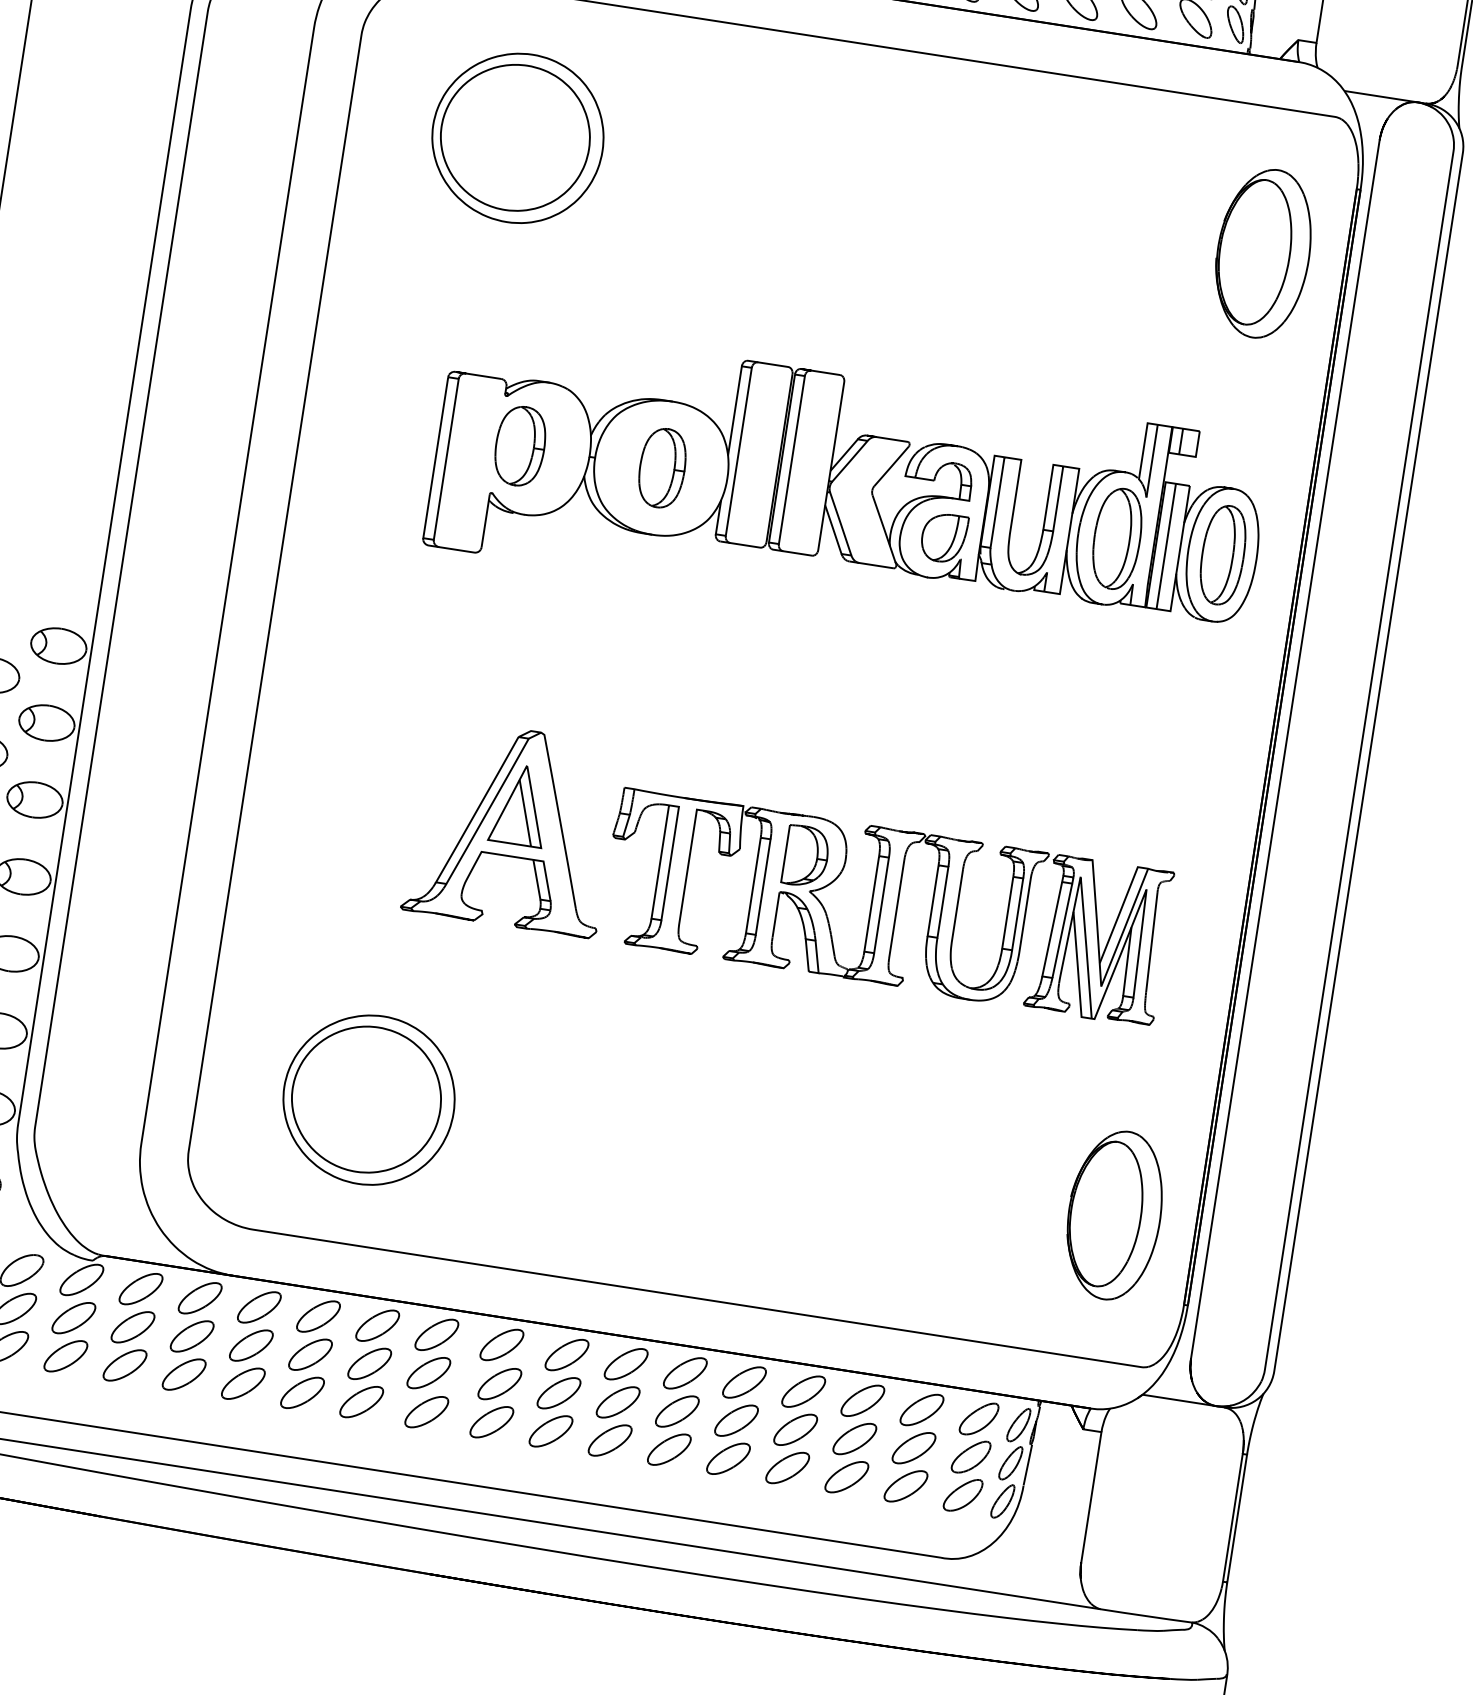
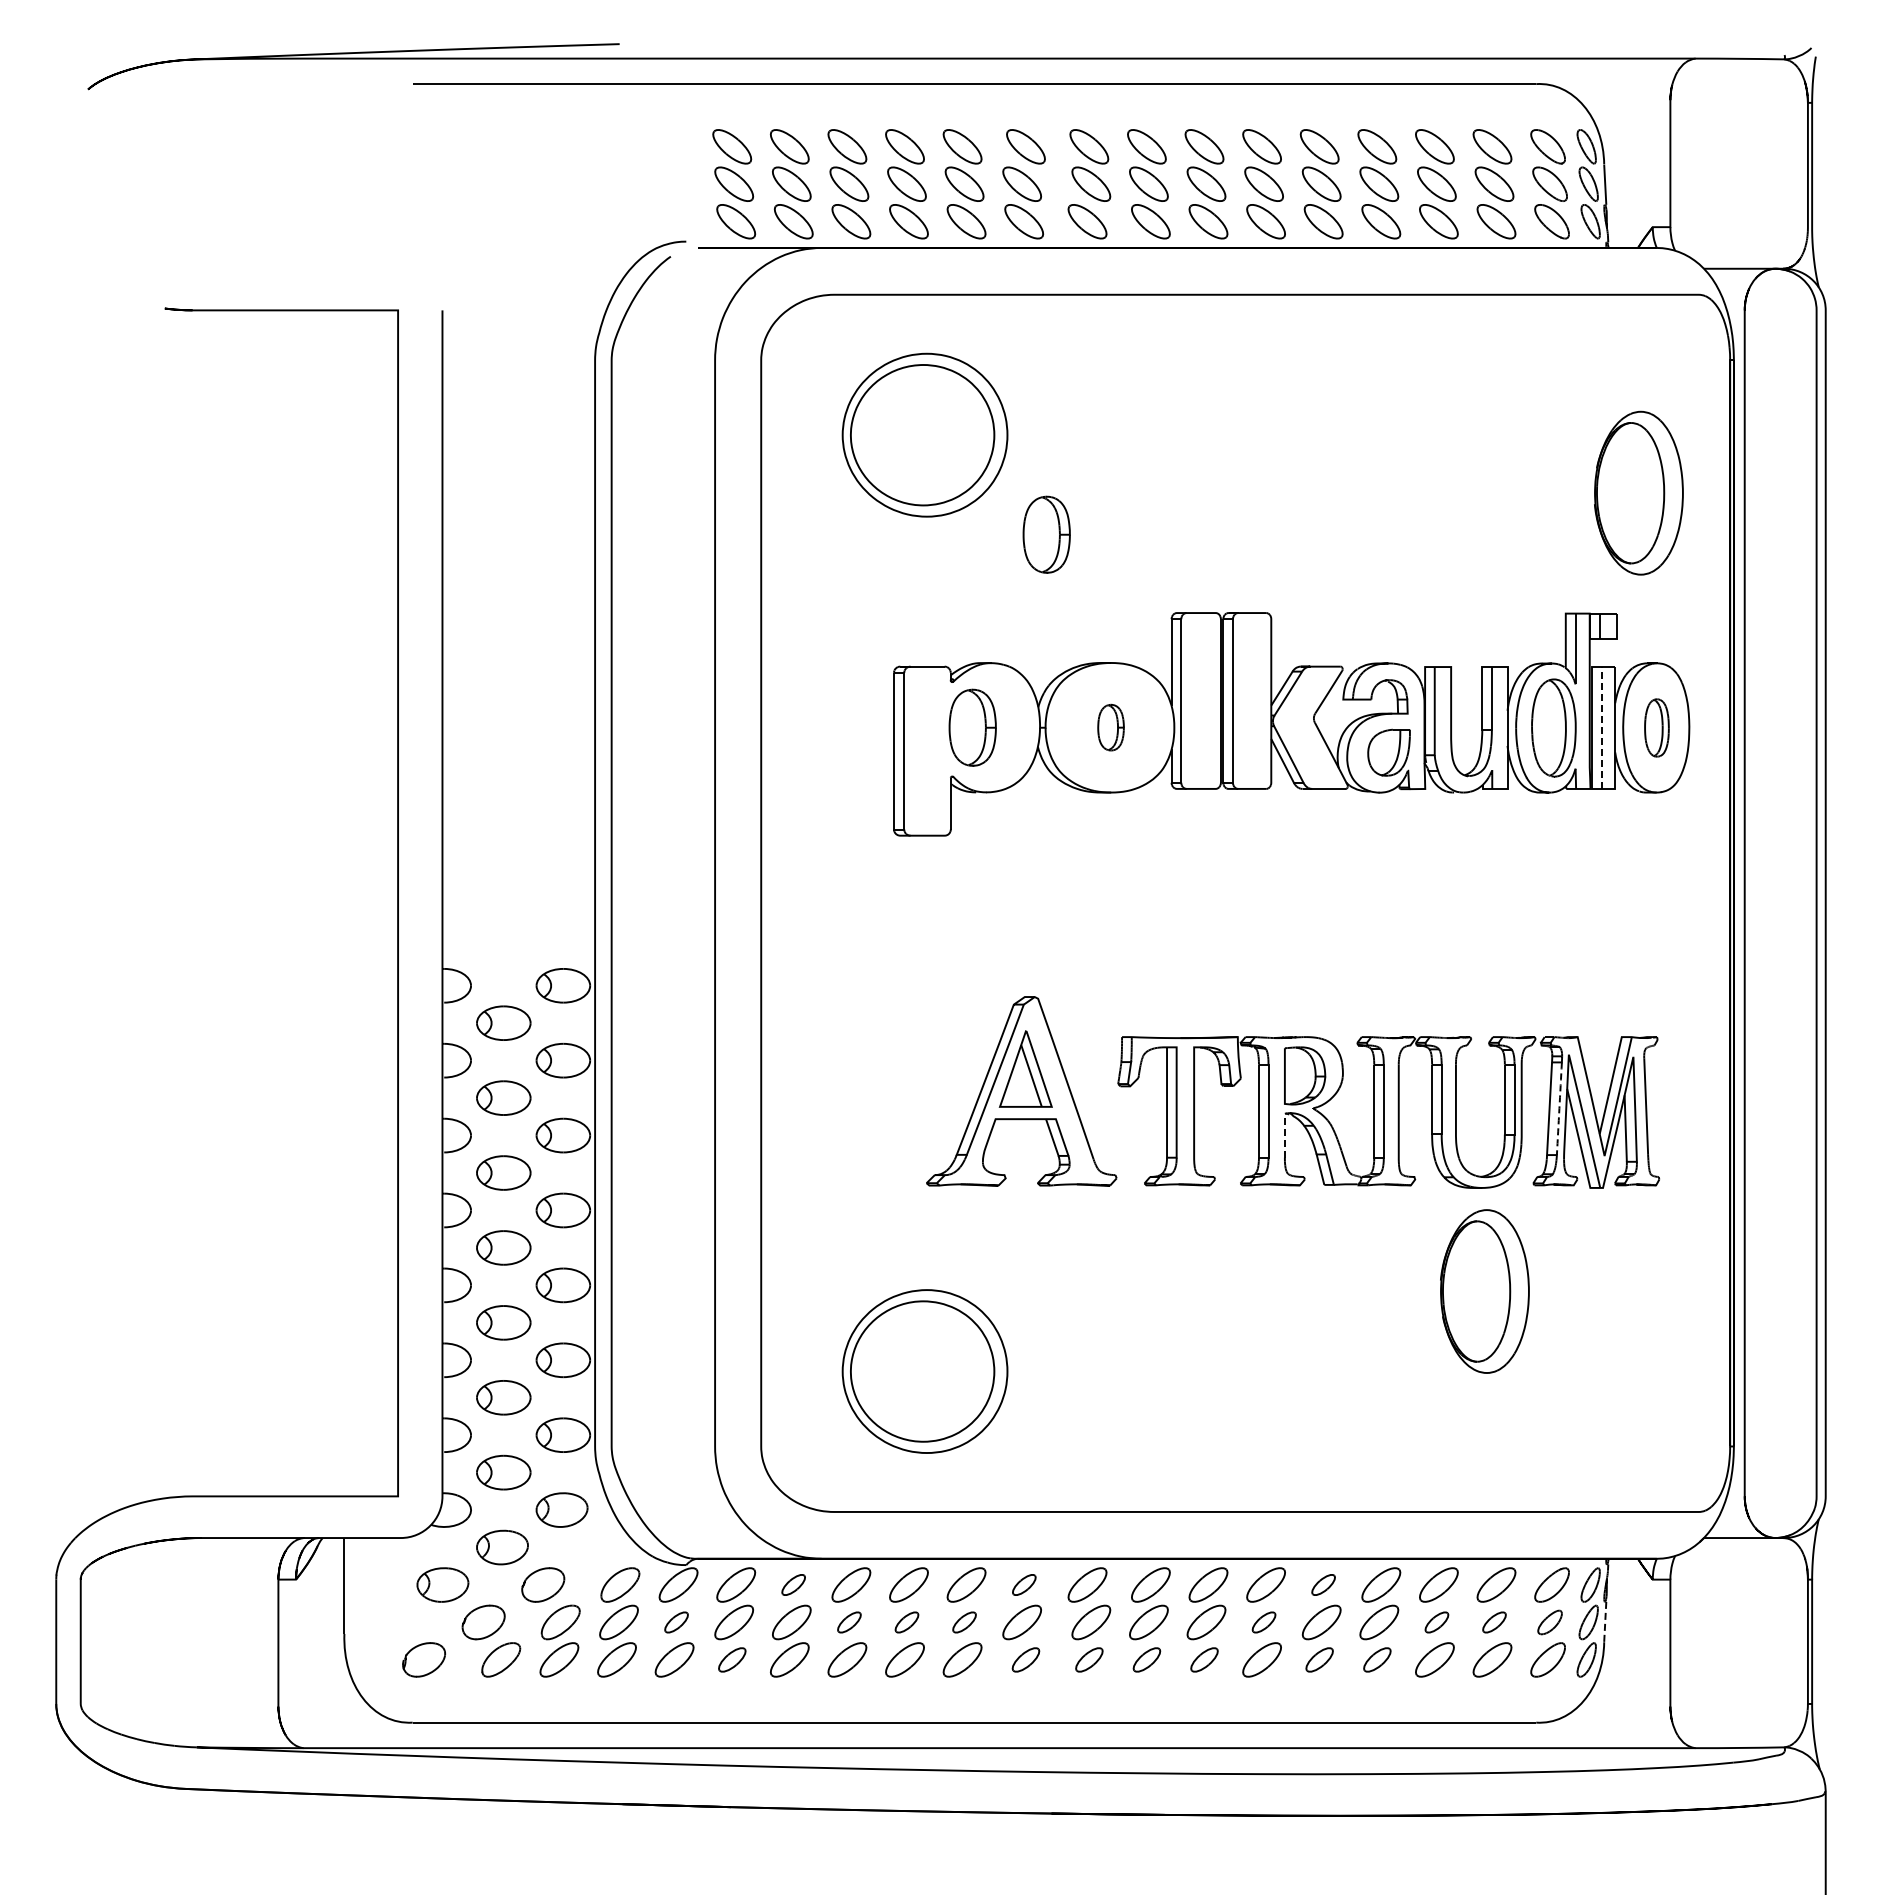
part: (1263, 252) -> (1638, 492), moved
part: (626, 259) -> (1046, 534), added
part: (661, 467) -> (1110, 727), size x0.6
line: (1166, 546) -> (1601, 728), solid -> dashed
part: (1222, 554) -> (1656, 727), size x0.6
line: (775, 914) -> (1284, 1135), solid -> dashed
arc: (1062, 930) -> (1559, 1108), solid -> dashed
part: (1114, 1215) -> (1484, 1291), moved
part: (199, 1297) -> (793, 1584), size x0.6
part: (73, 1318) -> (676, 1622), size x0.6
part: (437, 1334) -> (1024, 1584), size x0.6
part: (251, 1345) -> (849, 1622), size x0.6
part: (310, 1354) -> (906, 1622), size x0.6
part: (369, 1363) -> (964, 1622), size x0.6
part: (125, 1365) -> (732, 1659), size x0.7
part: (744, 1381) -> (1323, 1584), size x0.6
part: (426, 1411) -> (1025, 1659), size x0.7
part: (676, 1411) -> (1263, 1622), size x0.6
part: (492, 1421) -> (1089, 1659), size x0.7
part: (550, 1430) -> (1146, 1659), size x0.7
part: (854, 1438) -> (1436, 1622), size x0.6
part: (610, 1440) -> (1204, 1659), size x0.7
part: (913, 1448) -> (1494, 1622), size x0.6
part: (970, 1456) -> (1549, 1622), size x0.7
part: (728, 1458) -> (1319, 1659), size x0.7
line: (1028, 1464) -> (1605, 1621), solid -> dashed
part: (787, 1467) -> (1377, 1659), size x0.7

